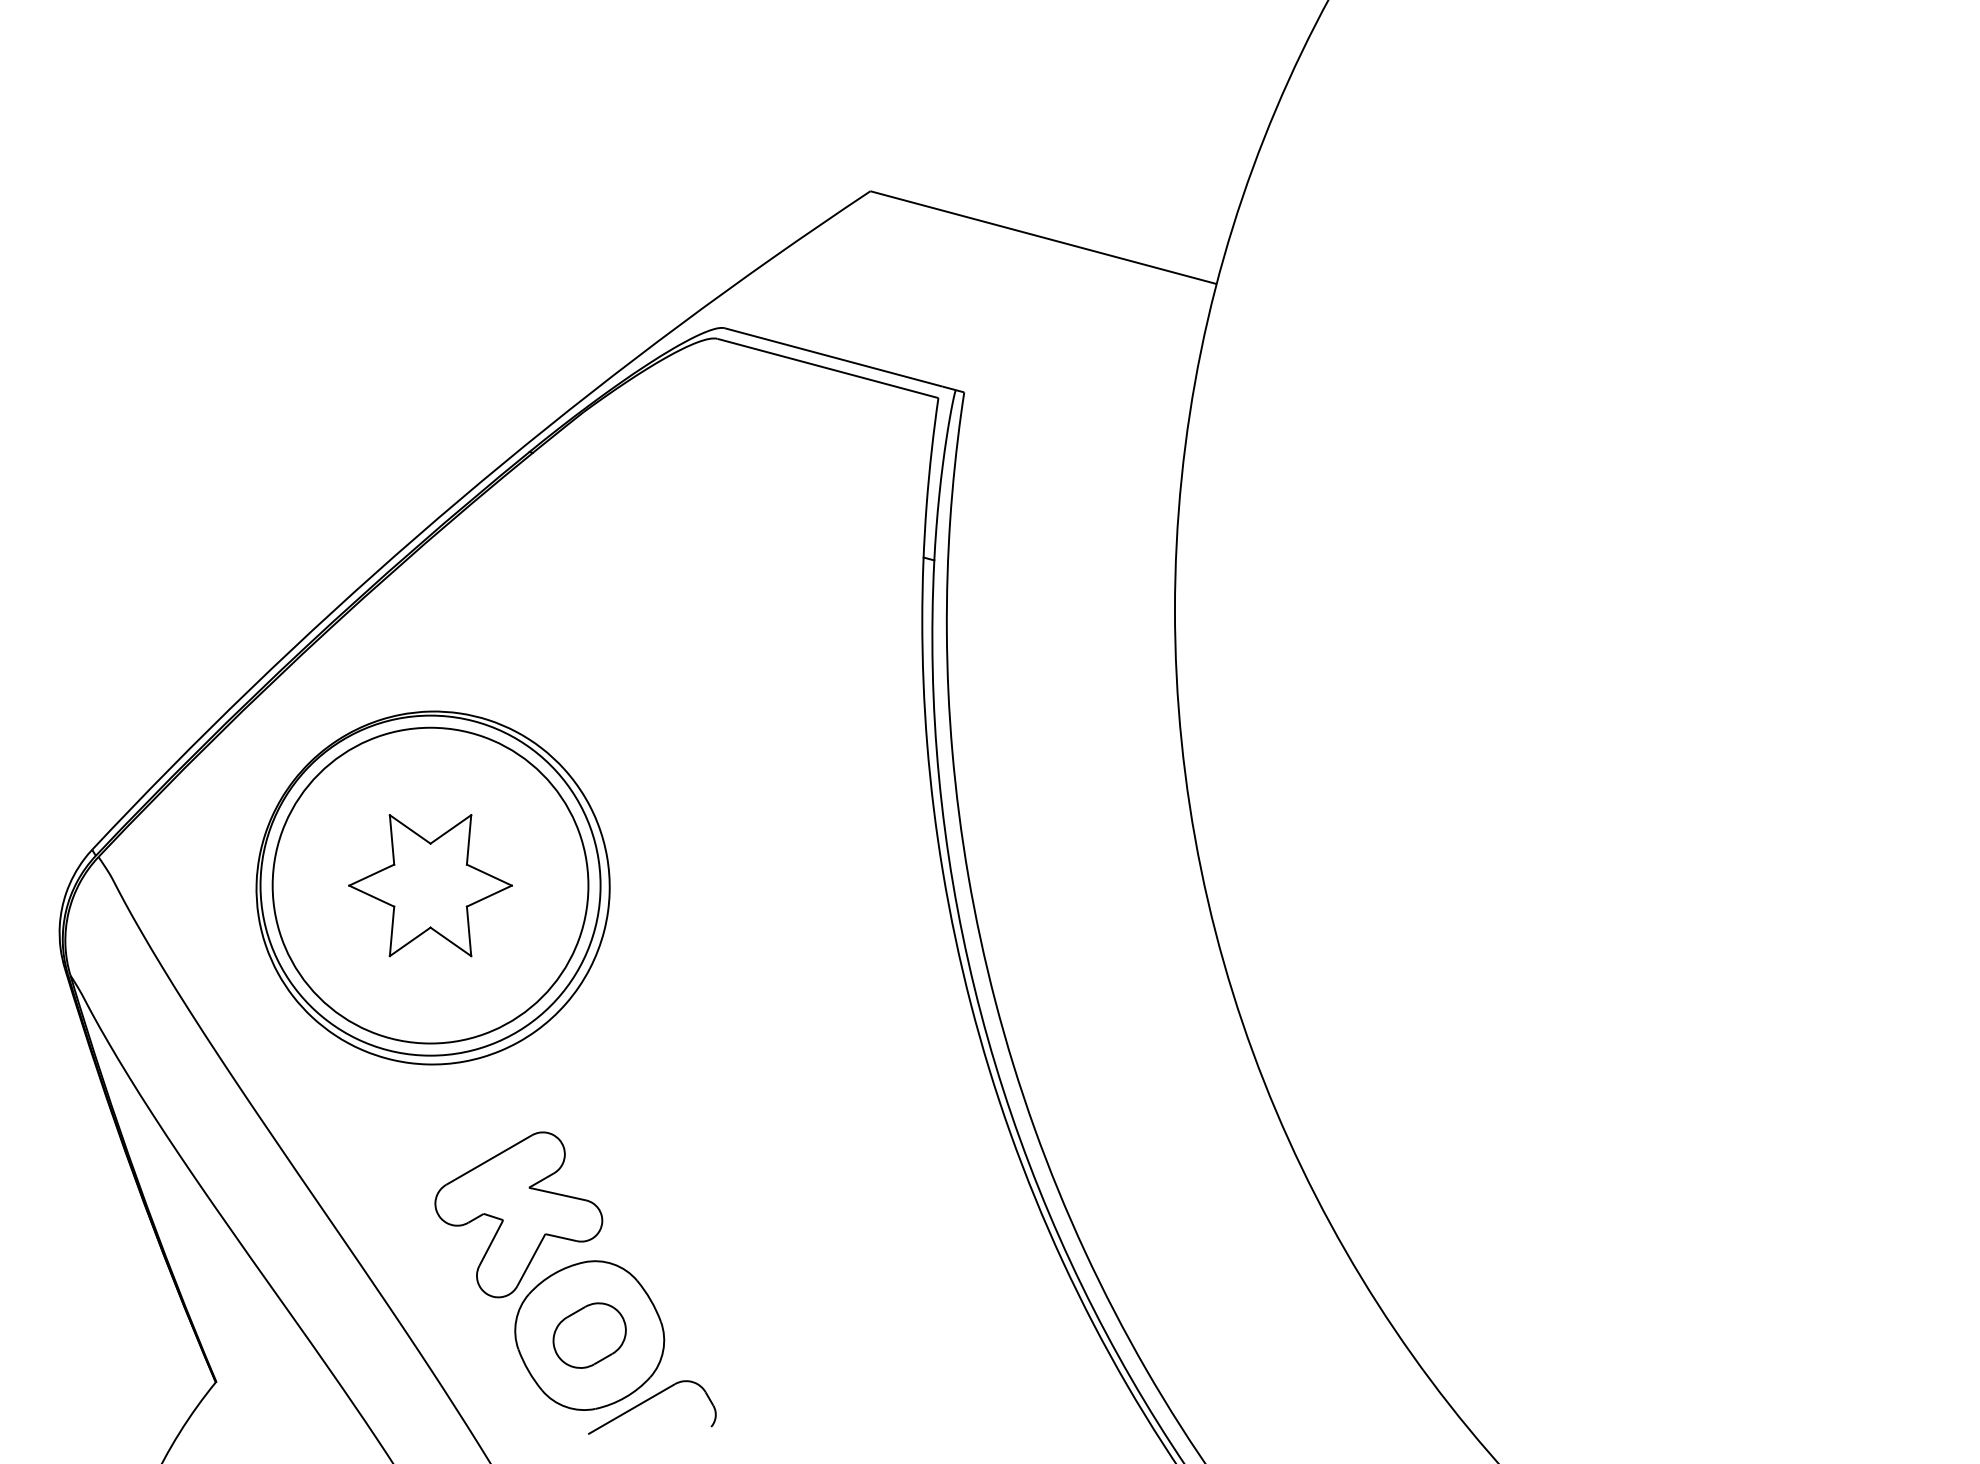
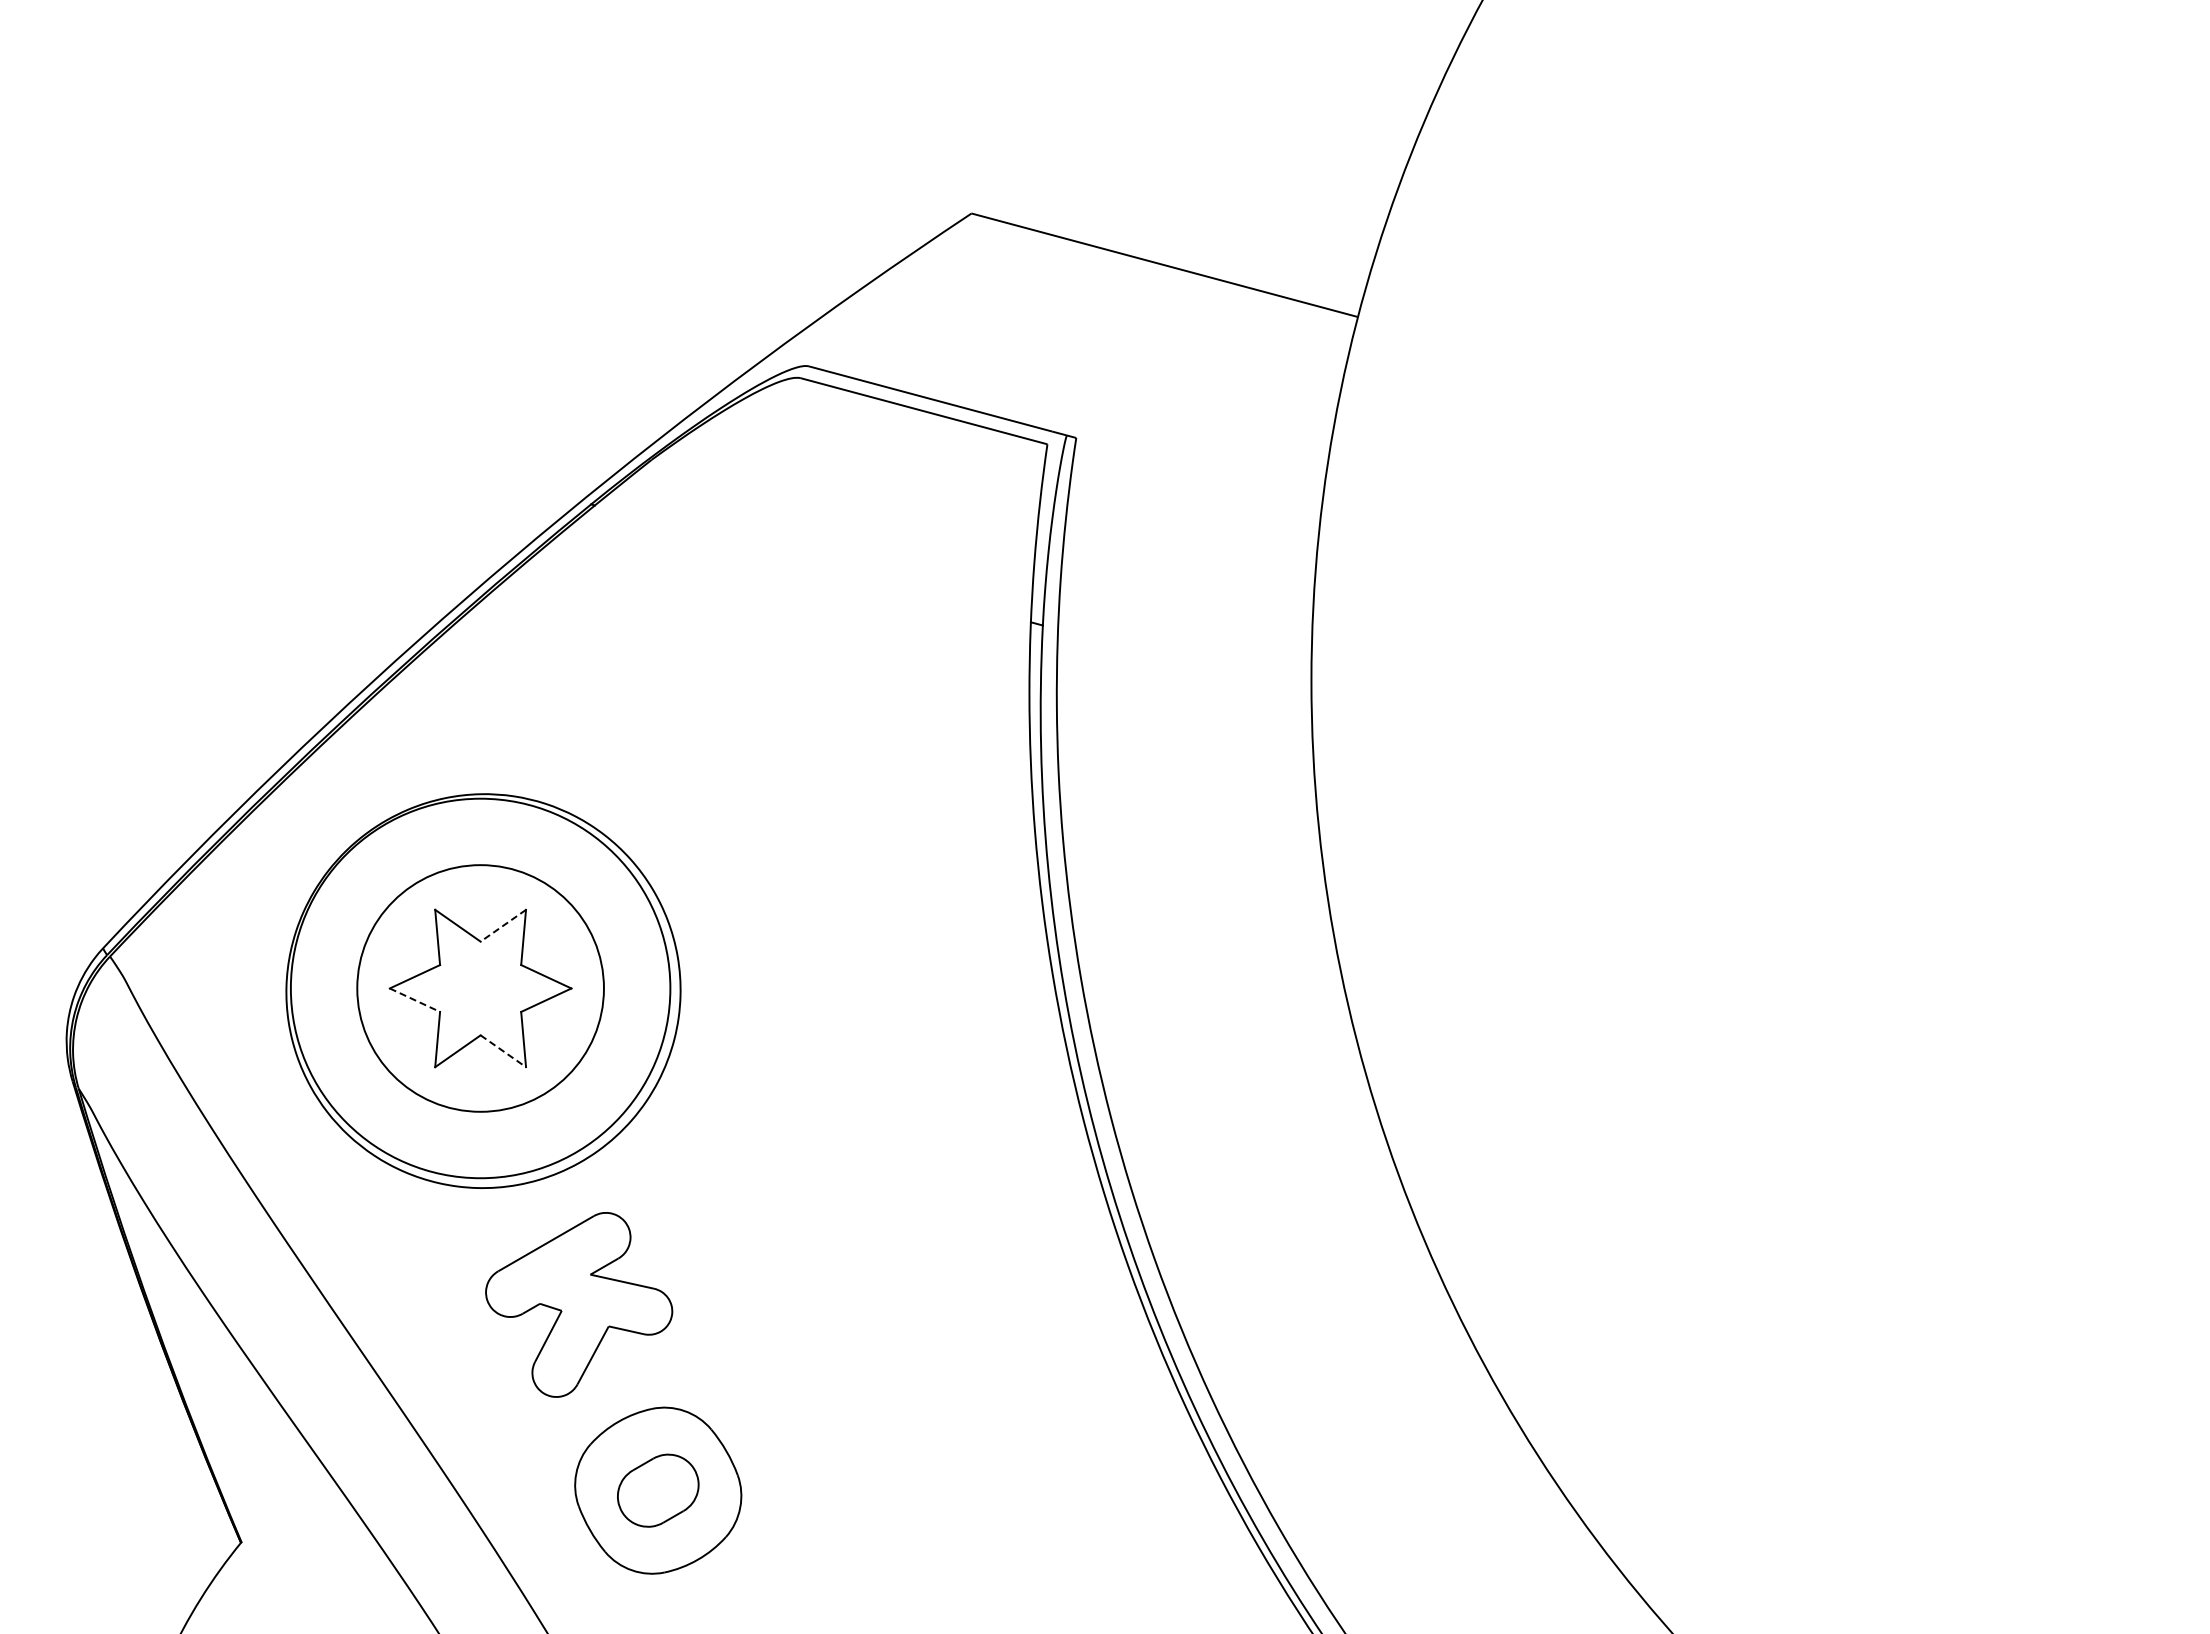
line: (451, 829) -> (503, 925), solid -> dashed
circle: (430, 885) -> (480, 988), size x0.7
line: (371, 896) -> (414, 1000), solid -> dashed
line: (451, 942) -> (503, 1051), solid -> dashed
part: (519, 1214) -> (579, 1304), moved
part: (648, 1400) -> (723, 1563), removed

